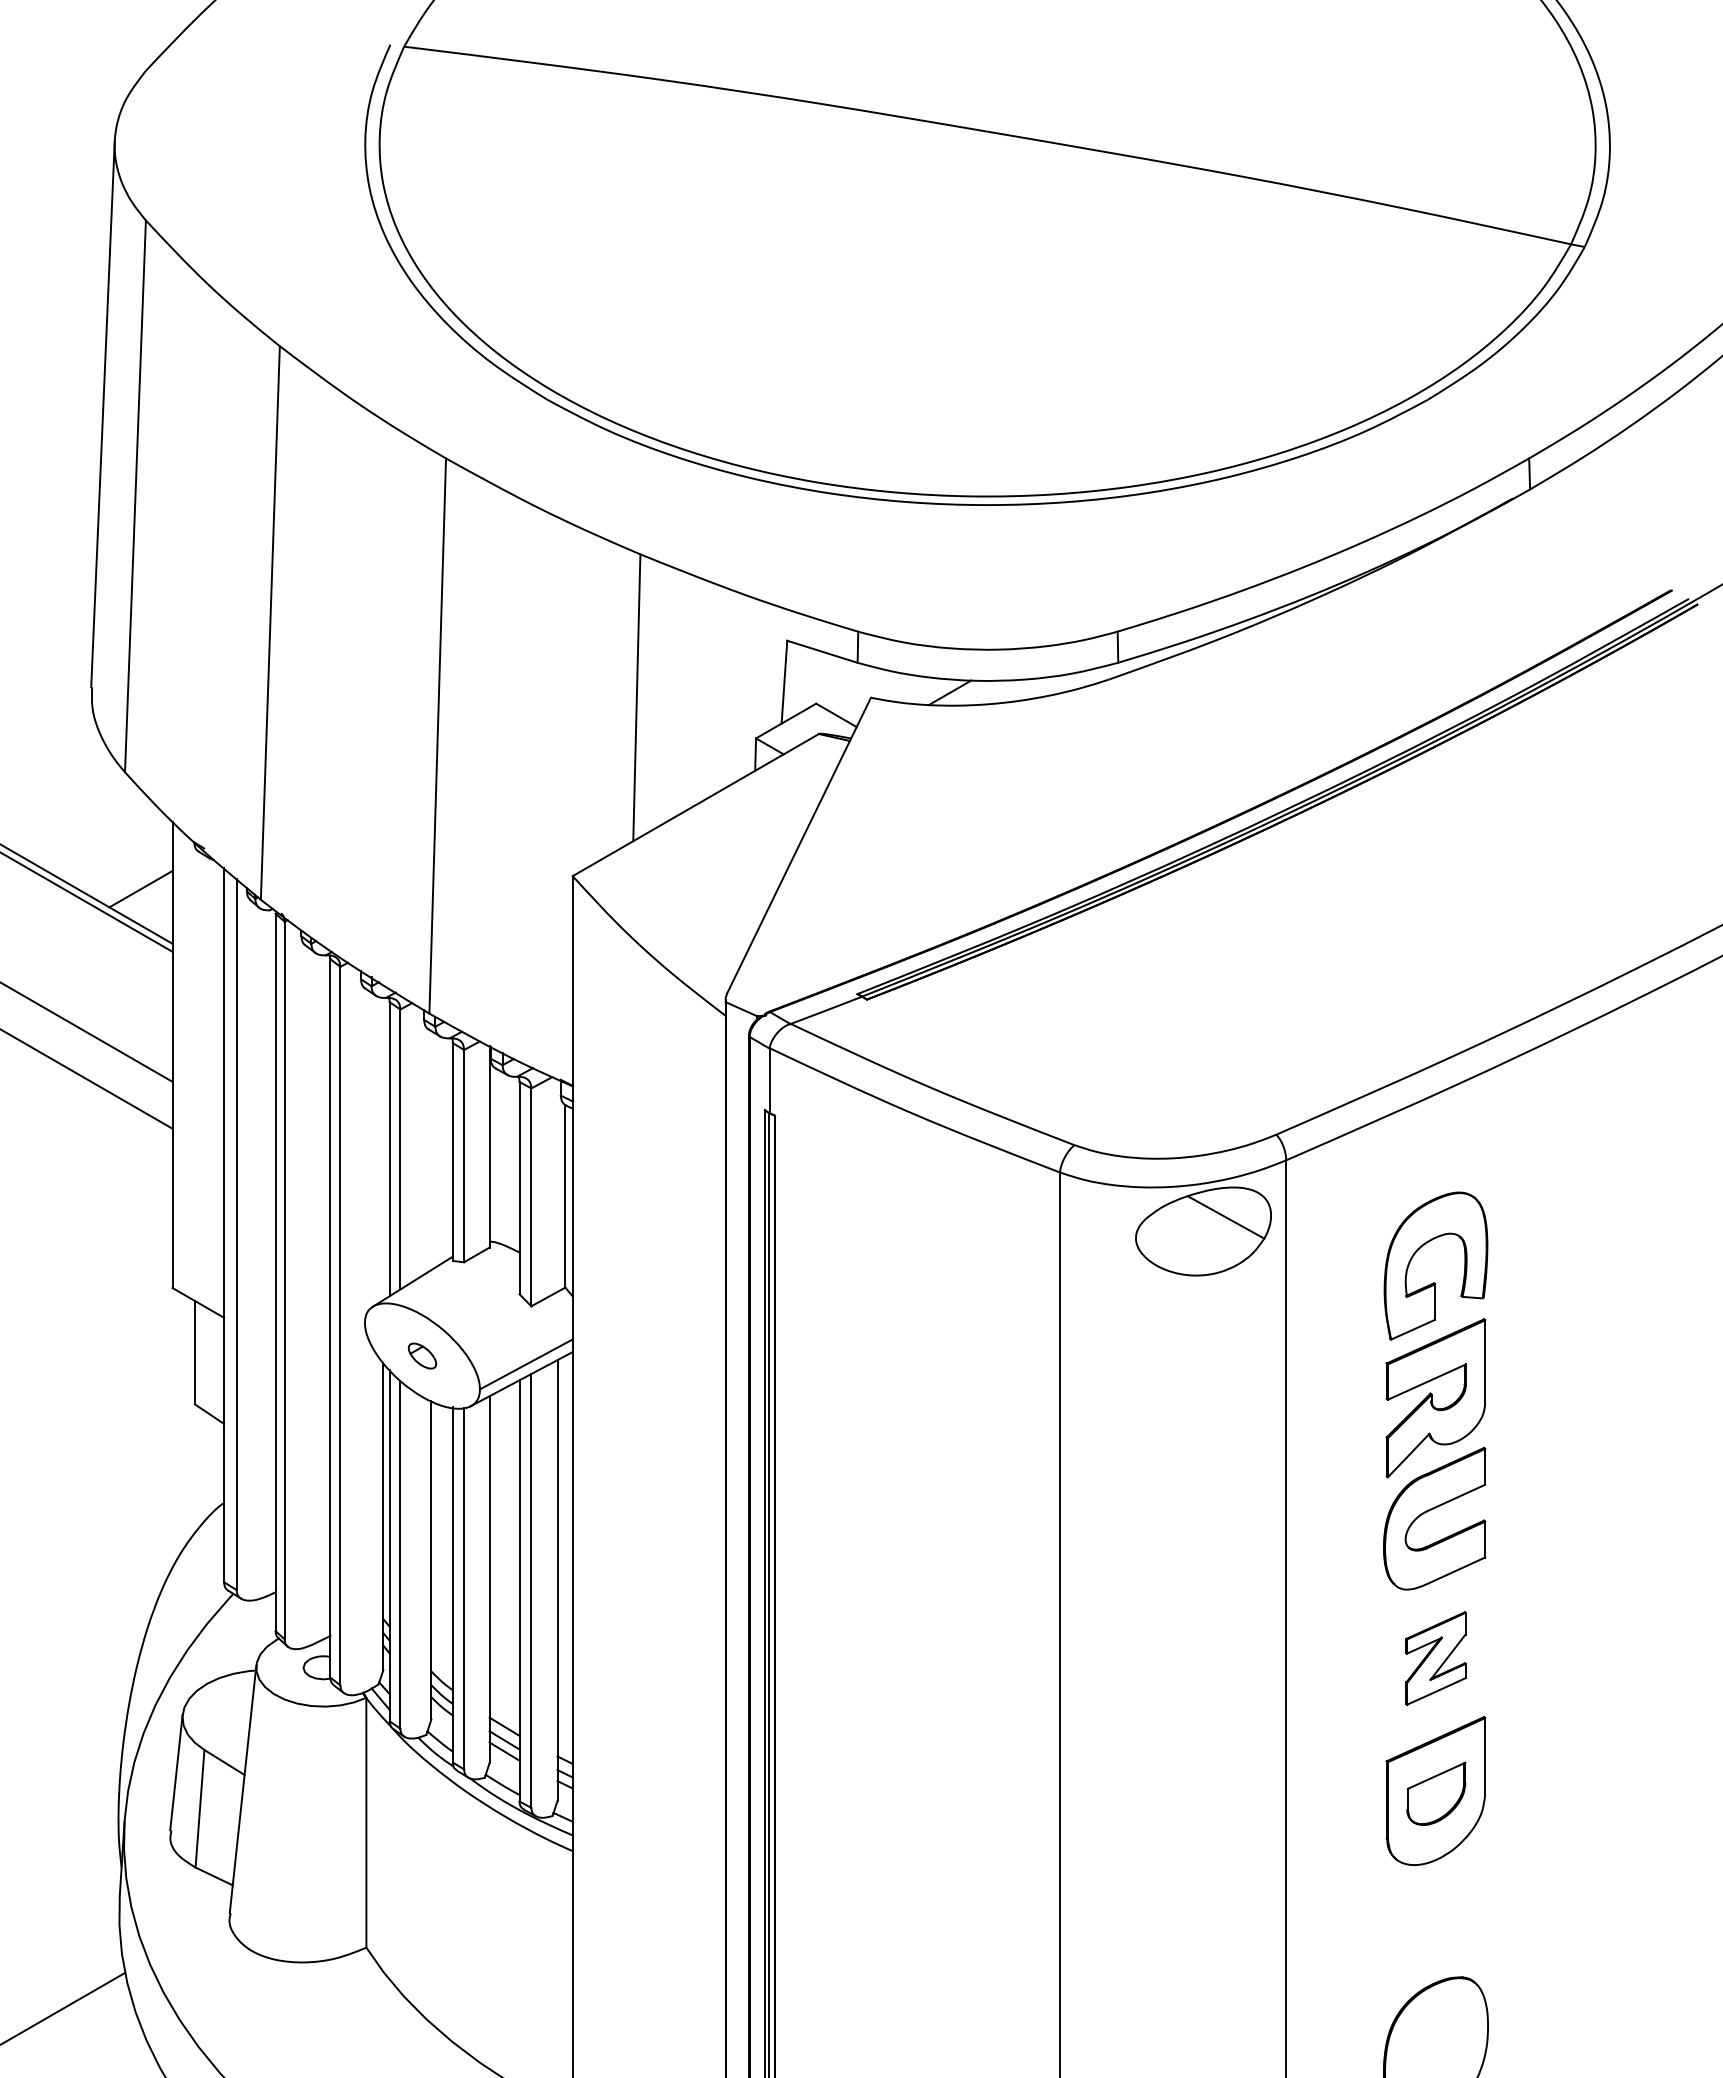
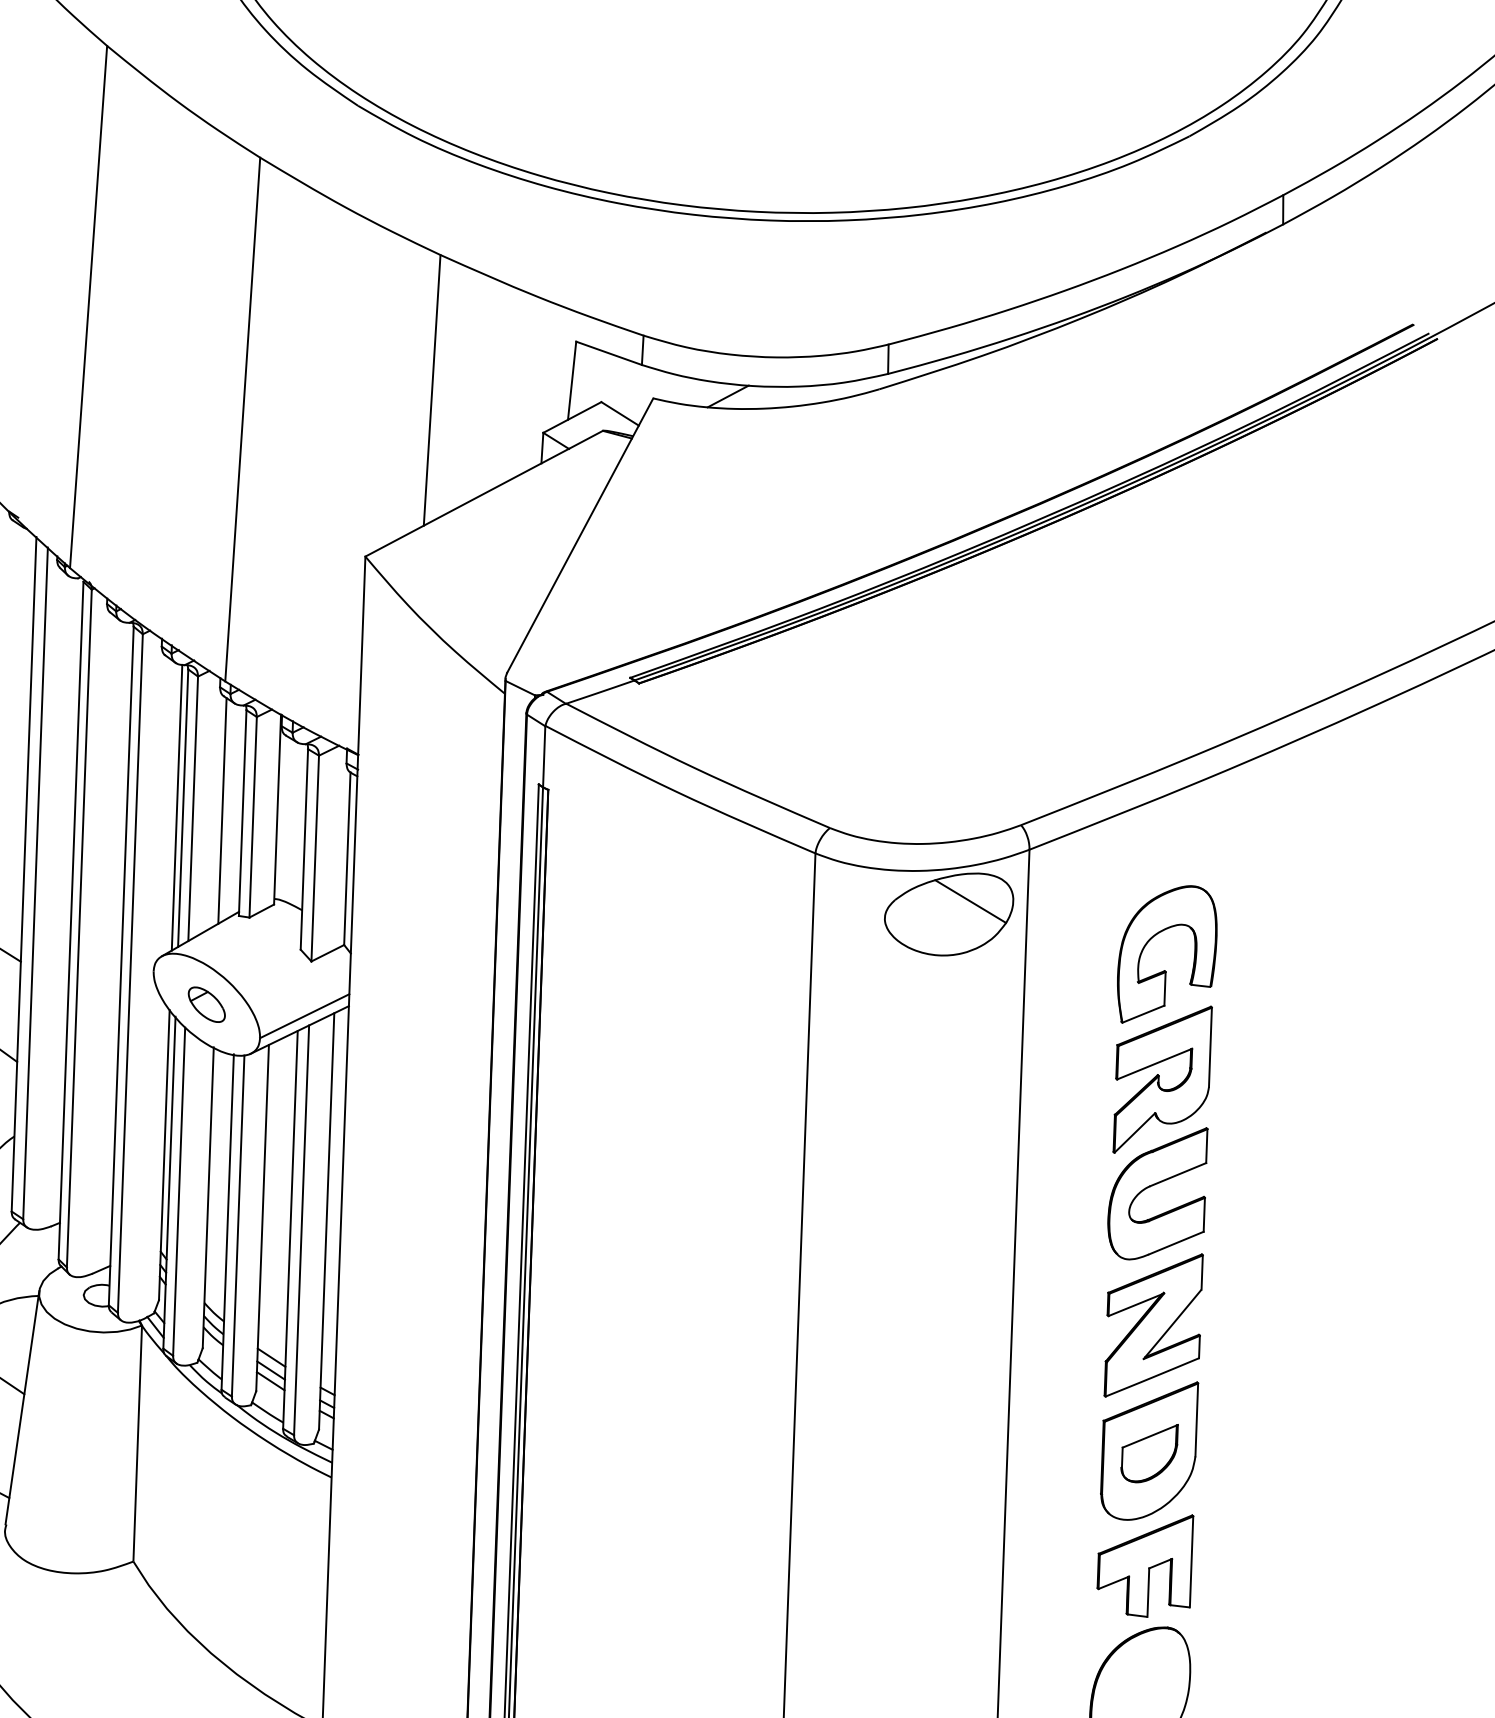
line: (383, 1148) -> (177, 807), added
line: (431, 1150) -> (222, 810), added
part: (422, 1355) -> (206, 1004), size x1.43
part: (1435, 1658) -> (1153, 1325), size x1.67
part: (1435, 1911) -> (1144, 1564), added

